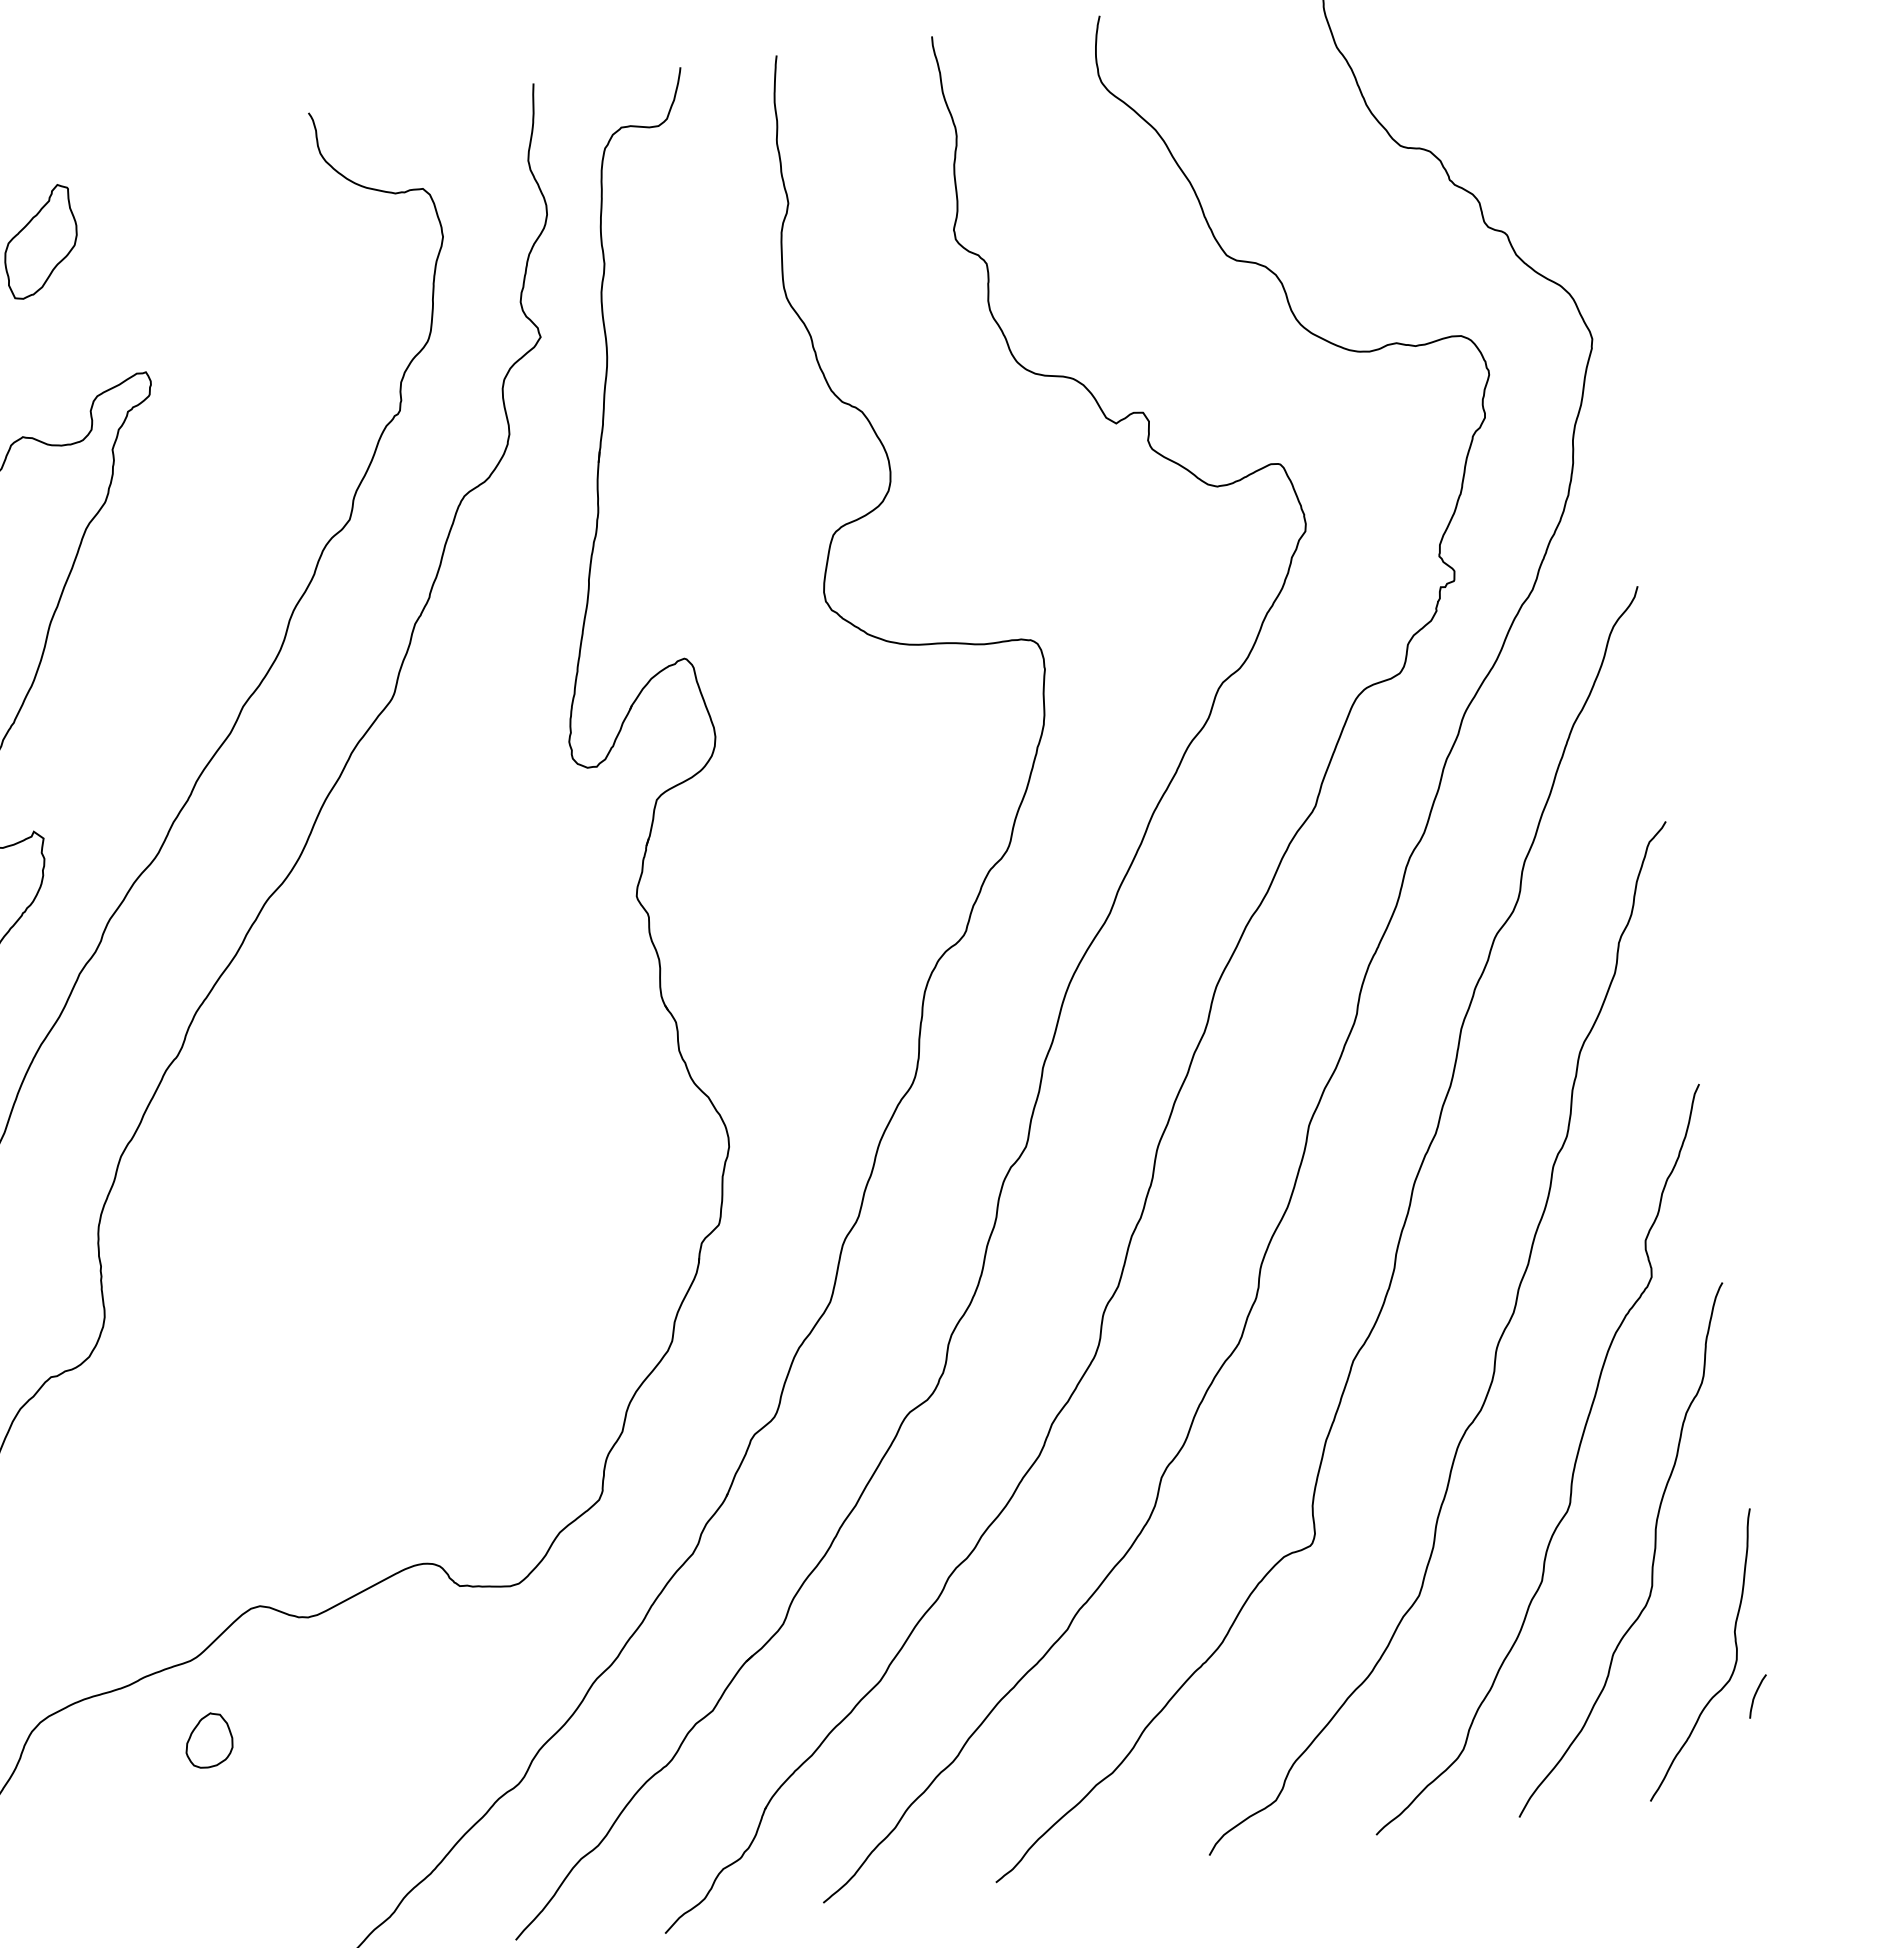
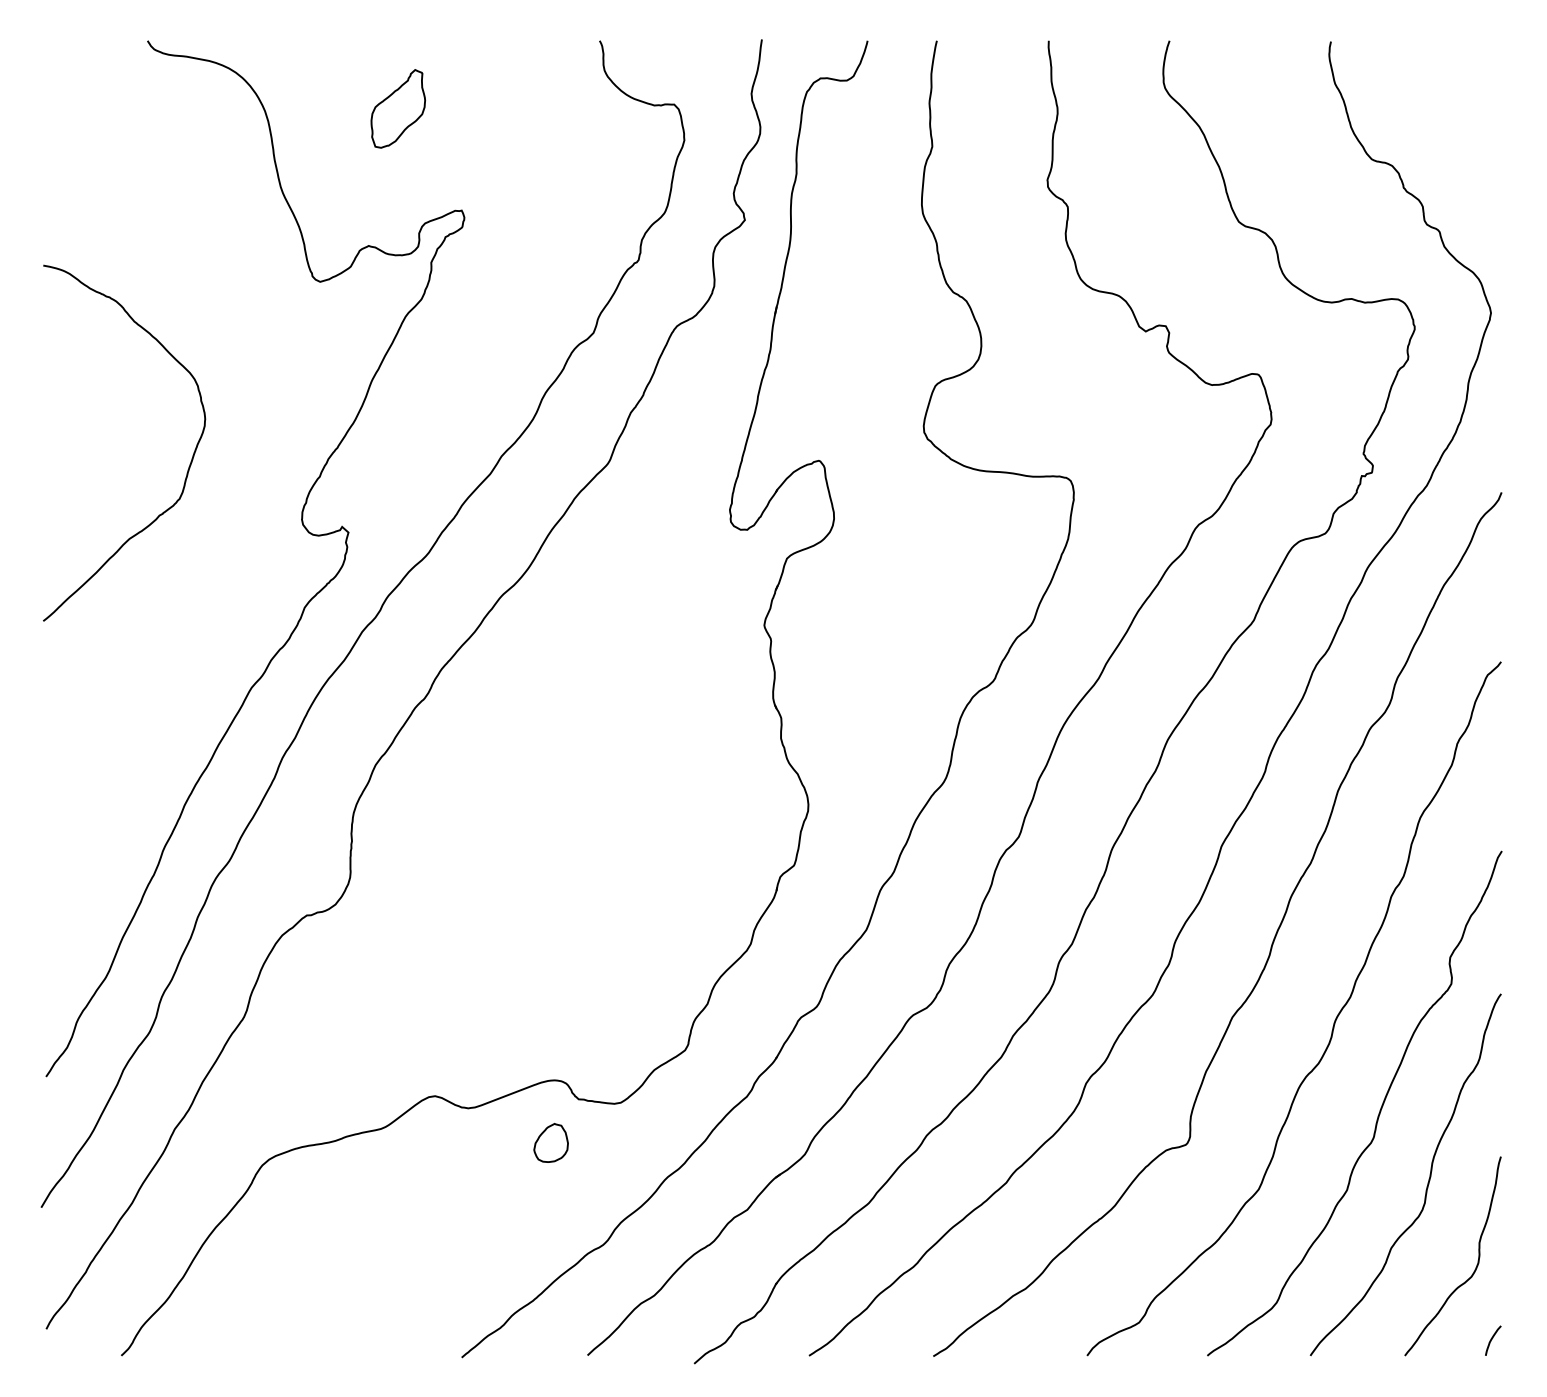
curve: (1756, 1694) -> (1492, 1339), moved
part: (207, 1739) -> (550, 1142), moved

